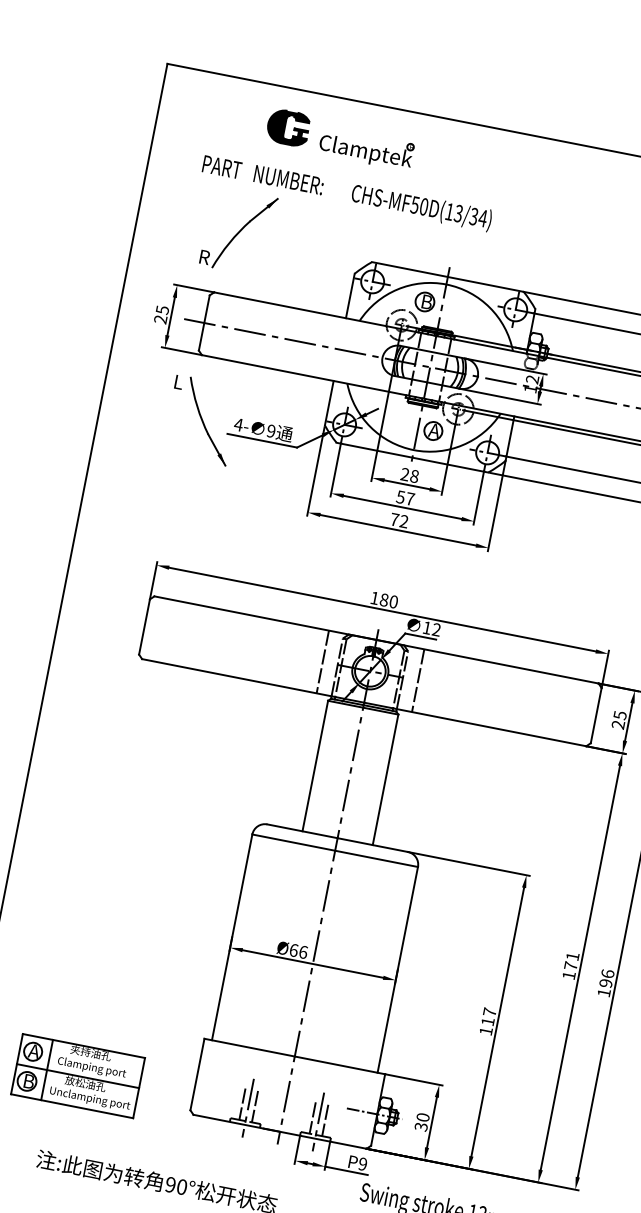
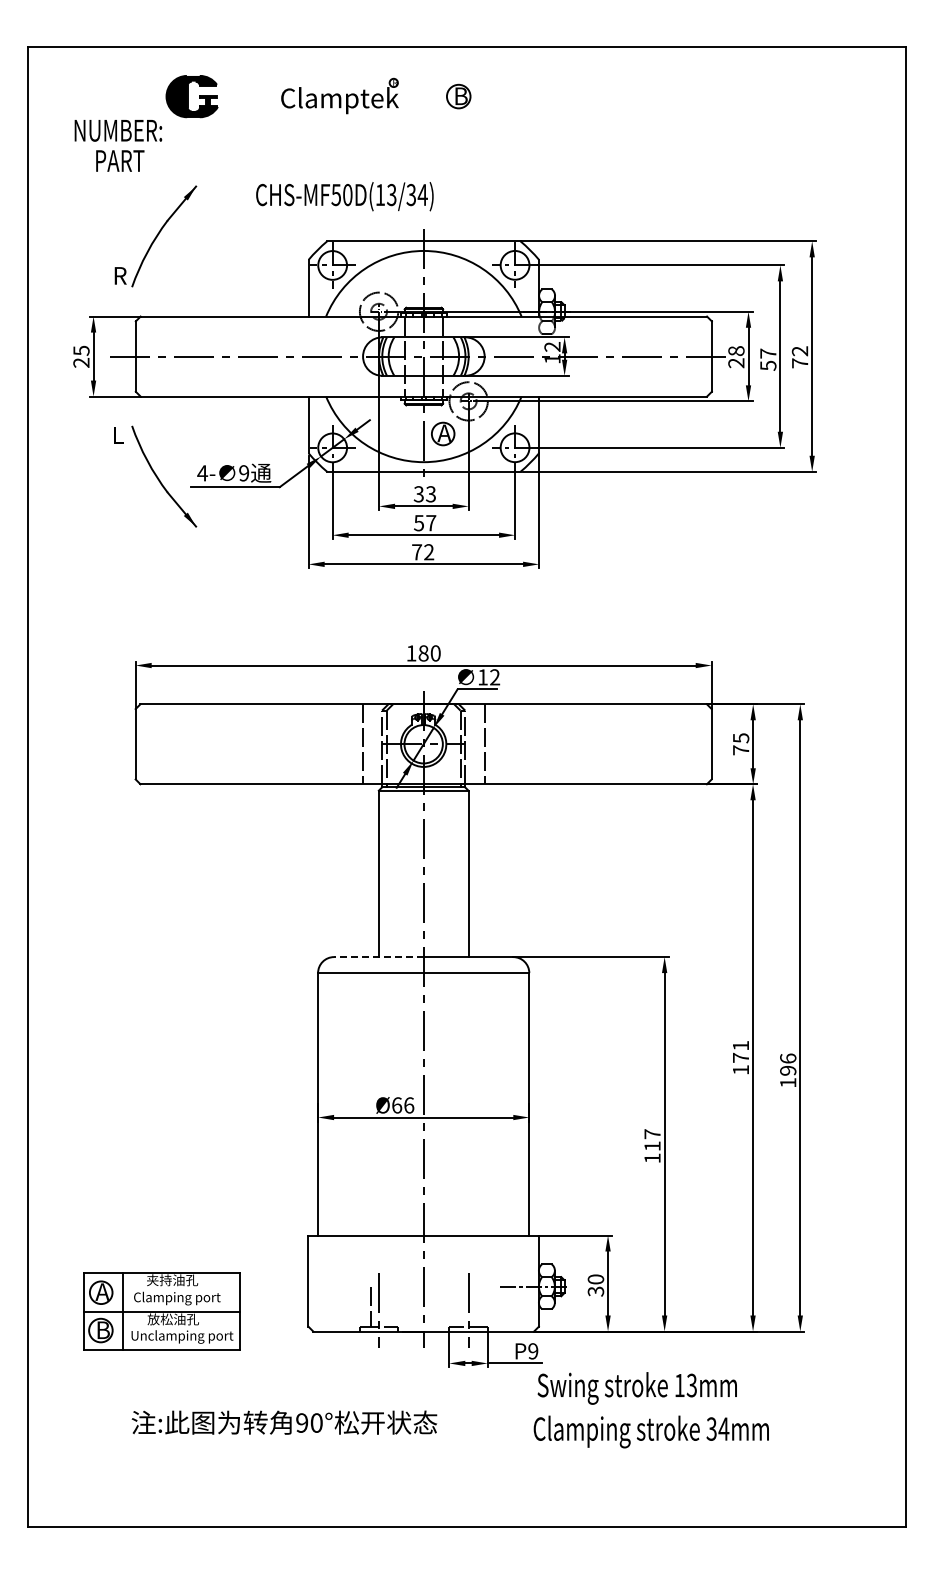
part: (366, 148) -> (339, 95), moved
text: (289, 179) -> (118, 130), moved
text: (421, 207) -> (344, 196), moved
part: (424, 301) -> (458, 96), moved
text: (409, 475) -> (424, 494), 28 -> 33
text: (617, 724) -> (740, 750), 25 -> 75
line: (302, 831) -> (378, 957), solid -> dashed
line: (254, 1106) -> (386, 1306), removed
line: (312, 1117) -> (460, 1306), removed
line: (325, 1120) -> (476, 1306), removed

